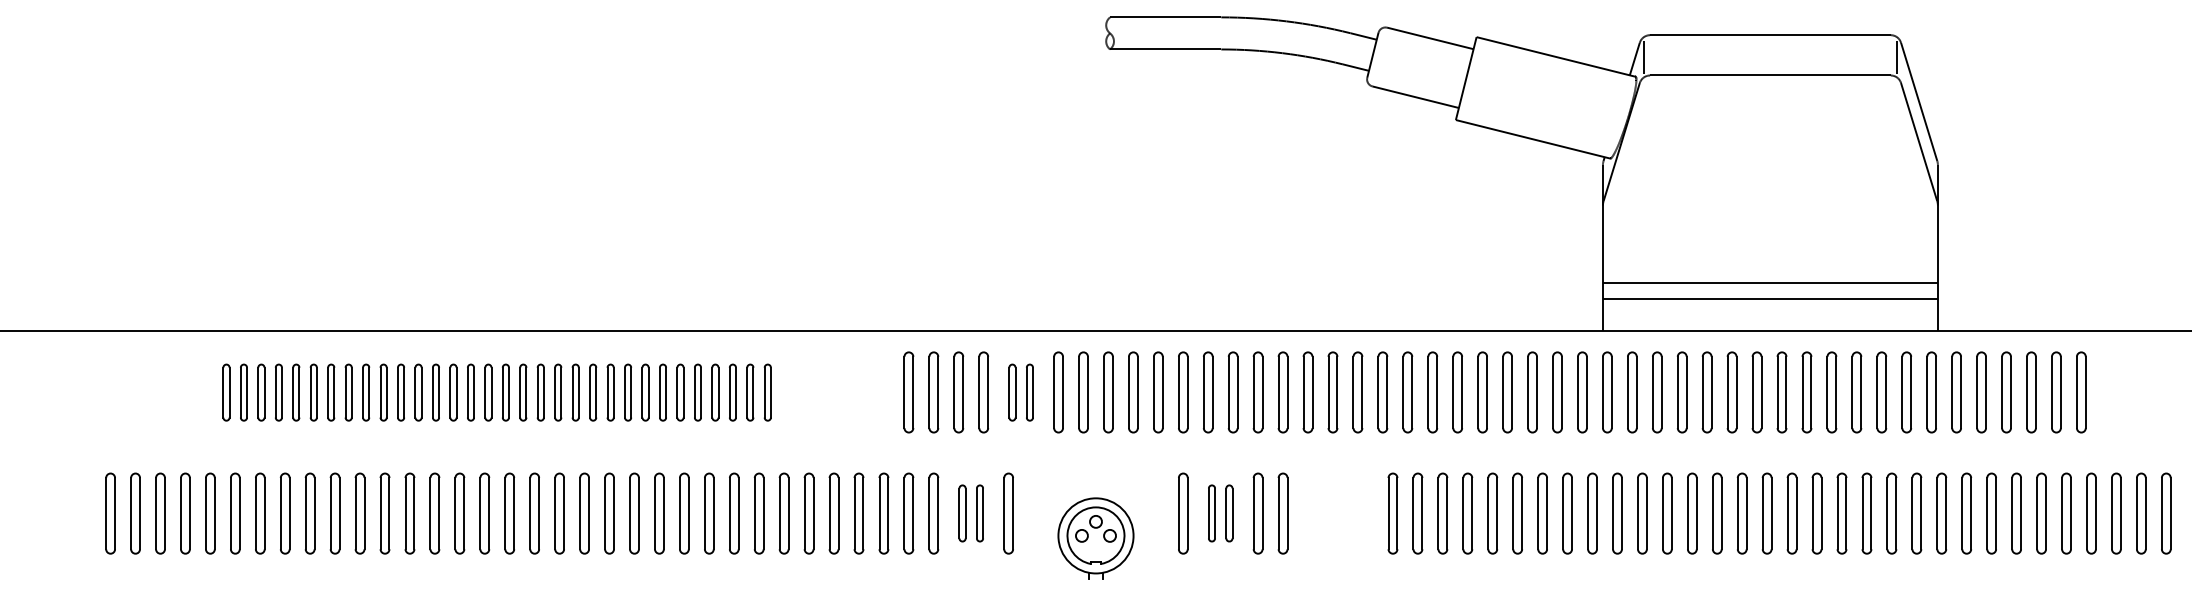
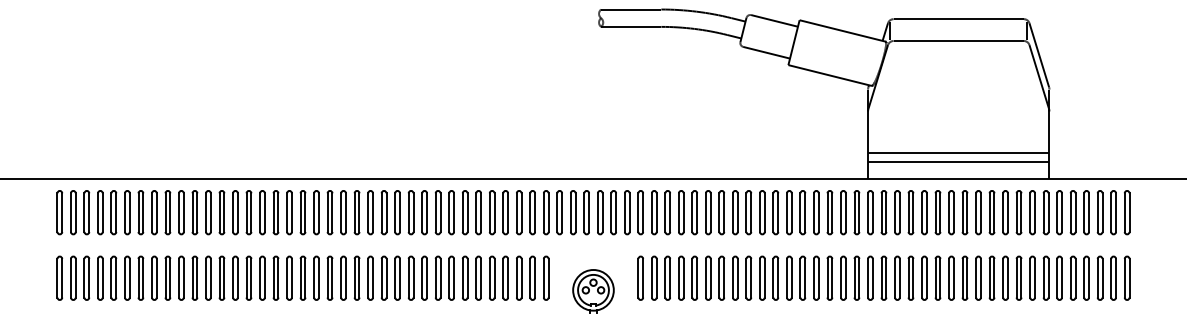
part: (495, 392) -> (268, 212), size x1.43
part: (1020, 392) -> (552, 212), size x1.43
part: (970, 512) -> (525, 277), size x1.43
part: (1219, 512) -> (660, 277), size x1.43
part: (1779, 512) -> (917, 277), moved

